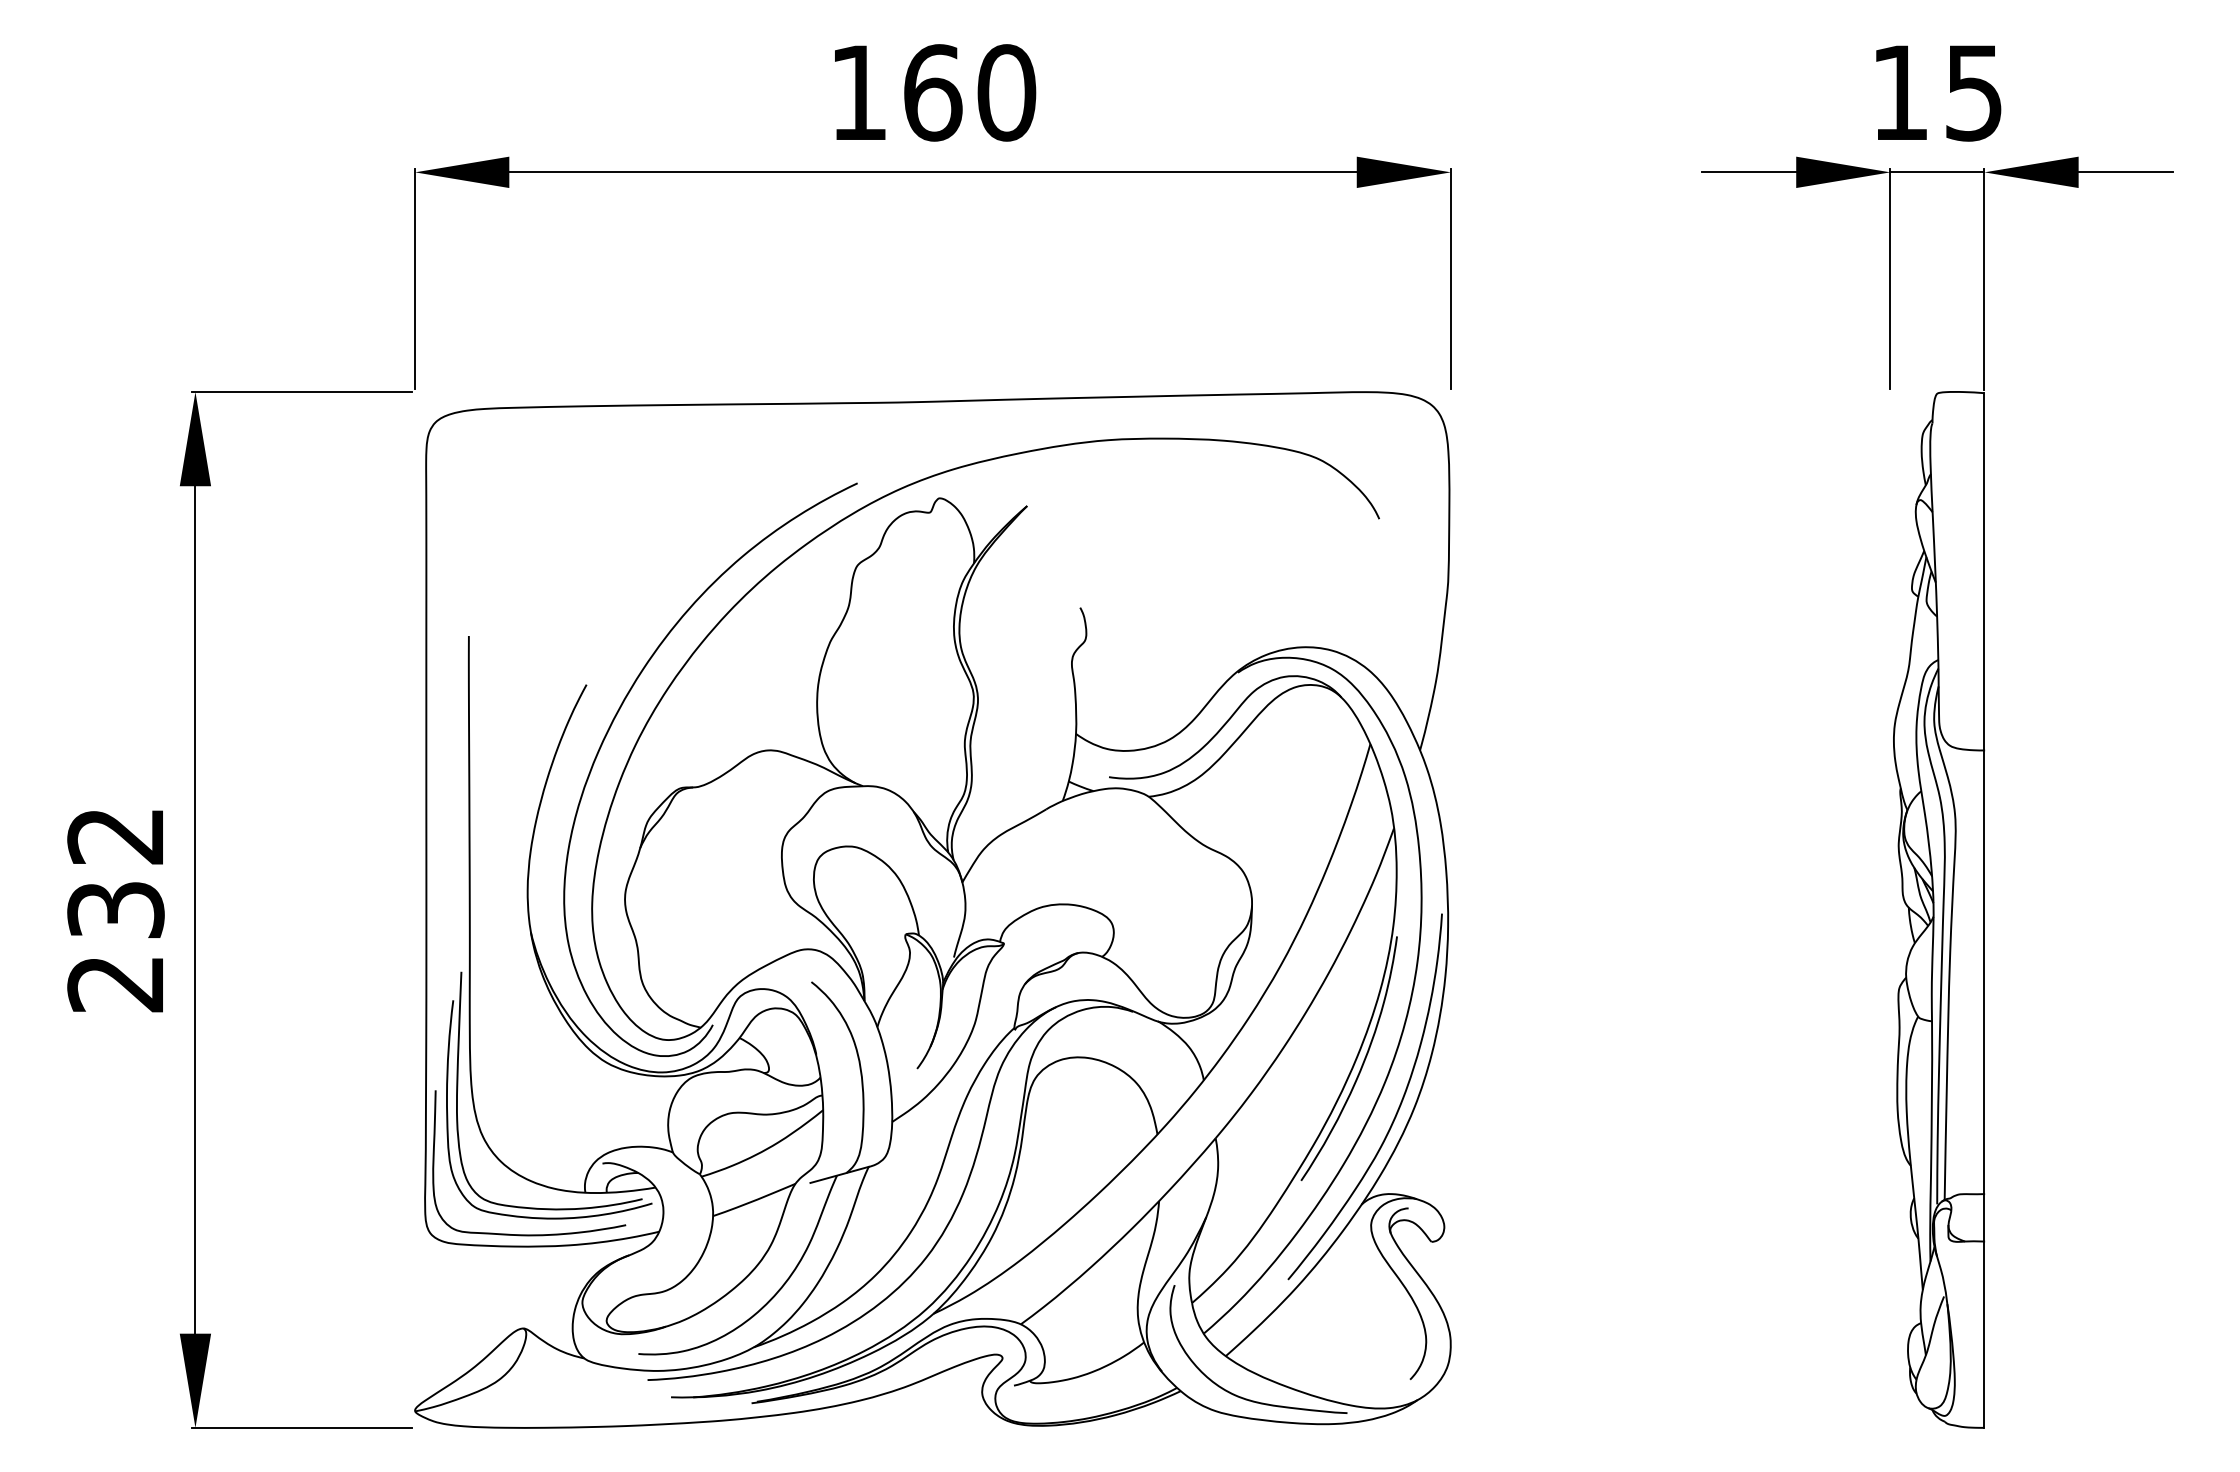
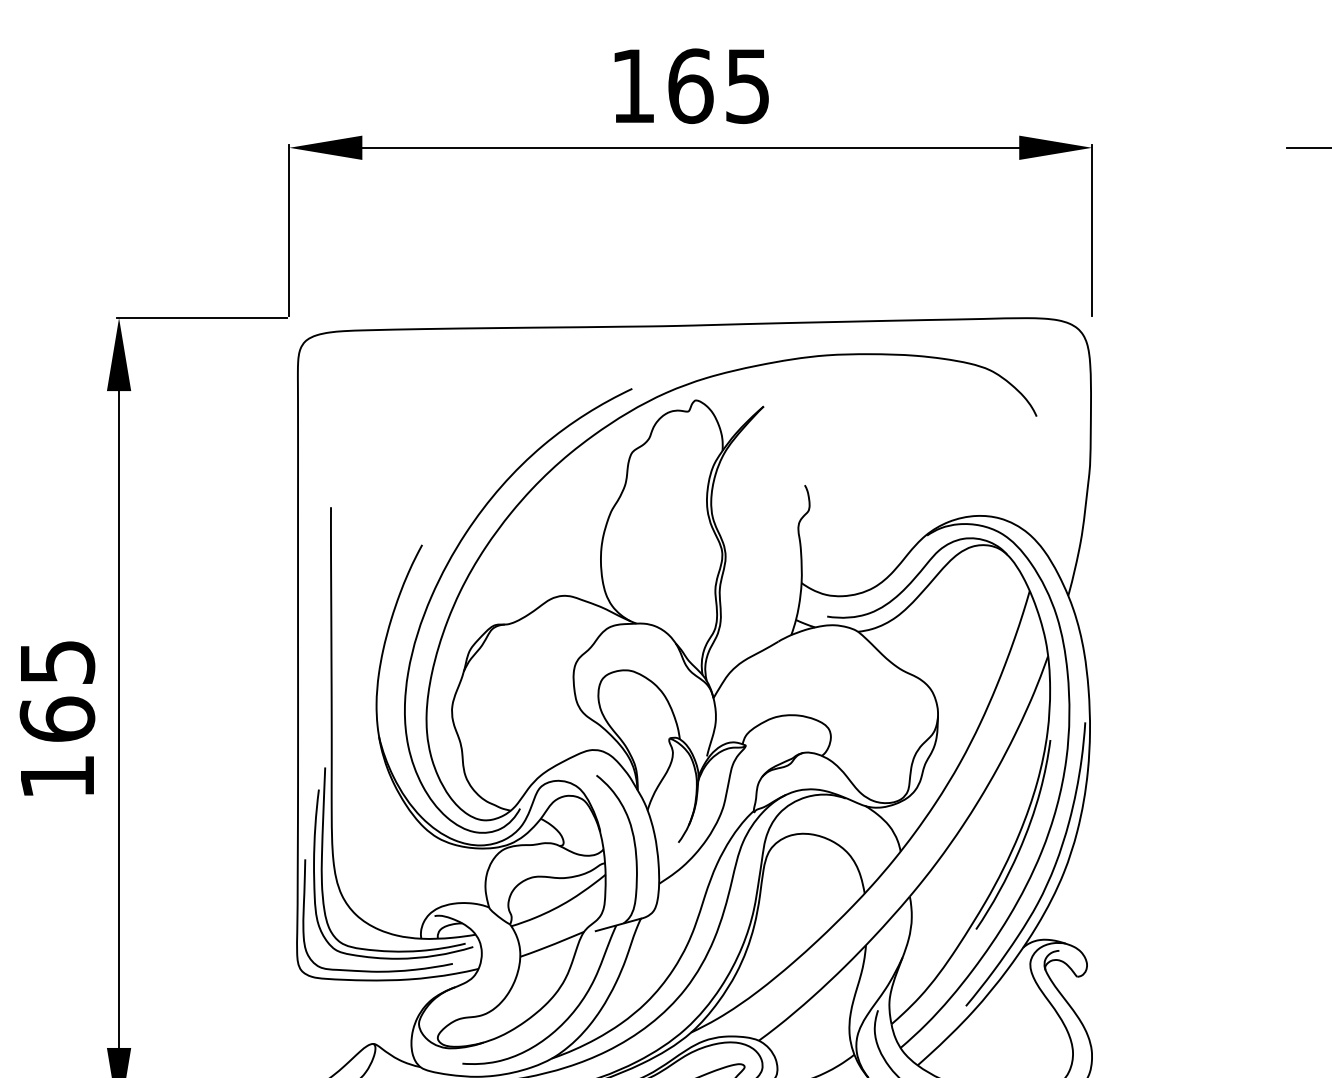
text: (1006, 92) -> (747, 85), 160 -> 165
text: (115, 910) -> (57, 719), 232 -> 165

